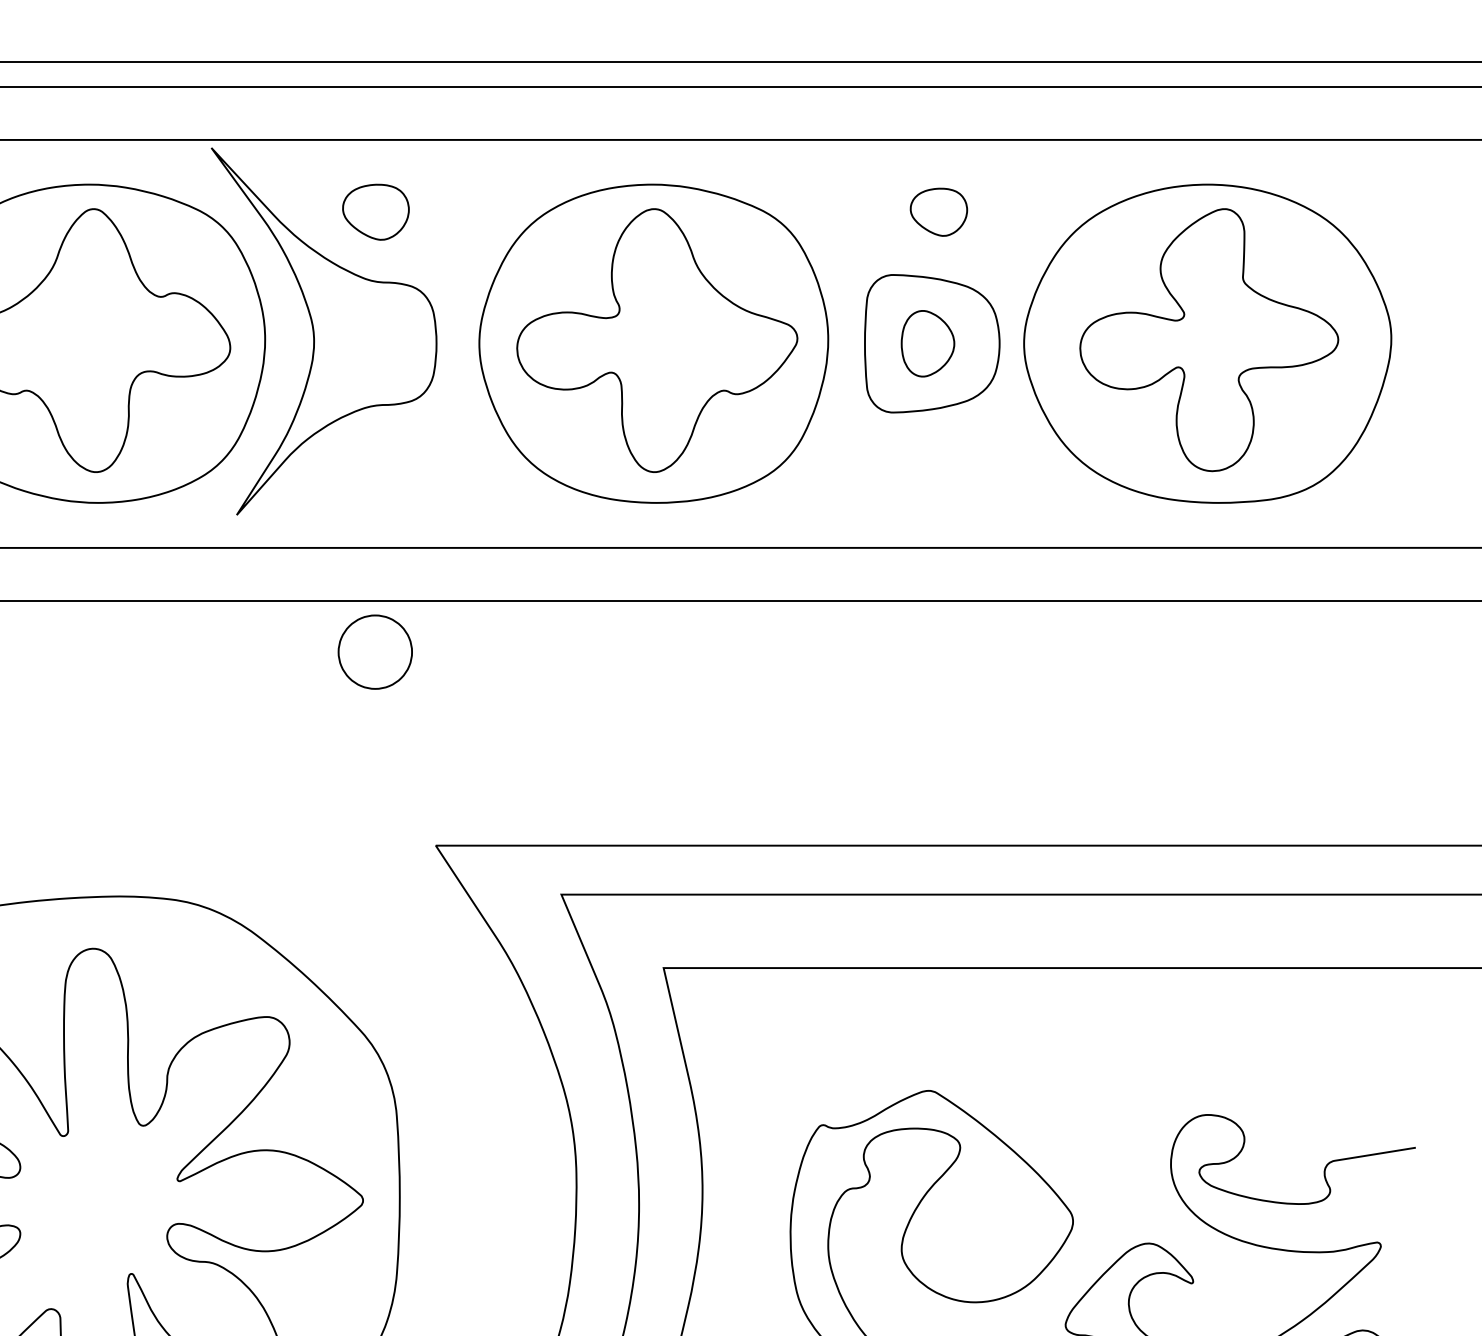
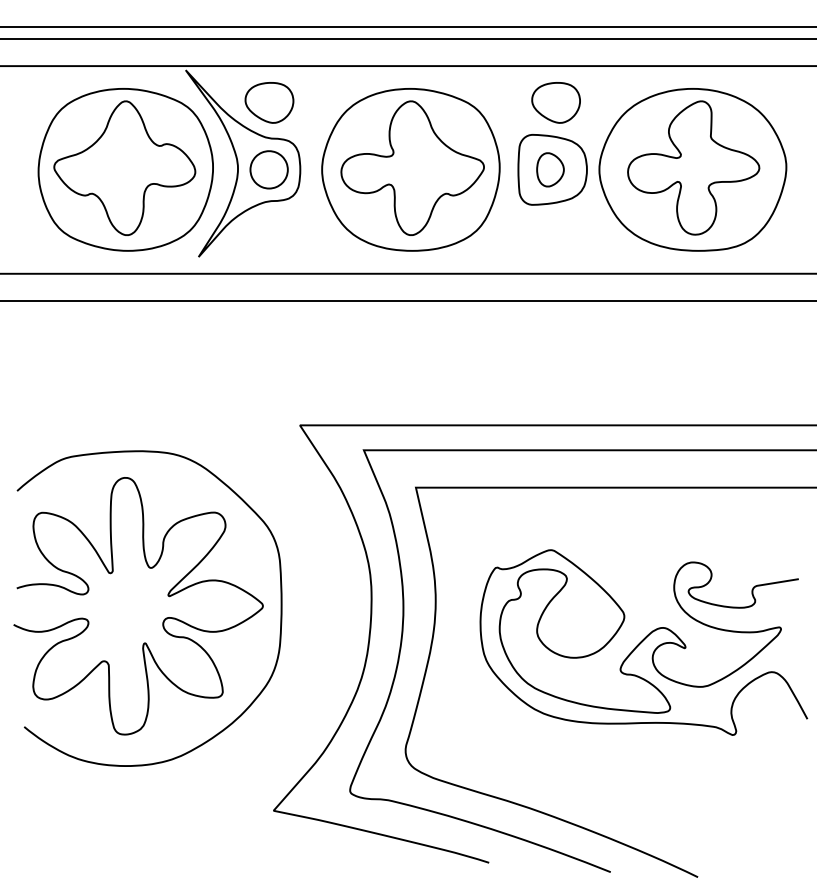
part: (375, 211) -> (269, 102), size x1.43
part: (937, 211) -> (555, 102), size x1.67
part: (374, 651) -> (268, 169), moved

